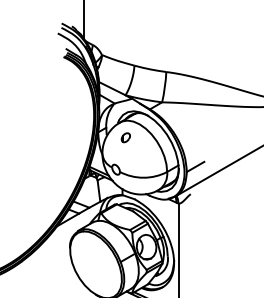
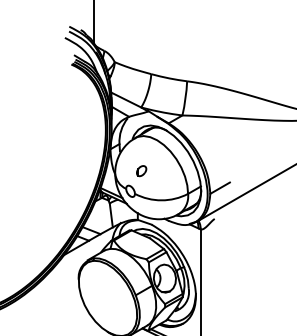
part: (125, 137) -> (141, 170), moved

